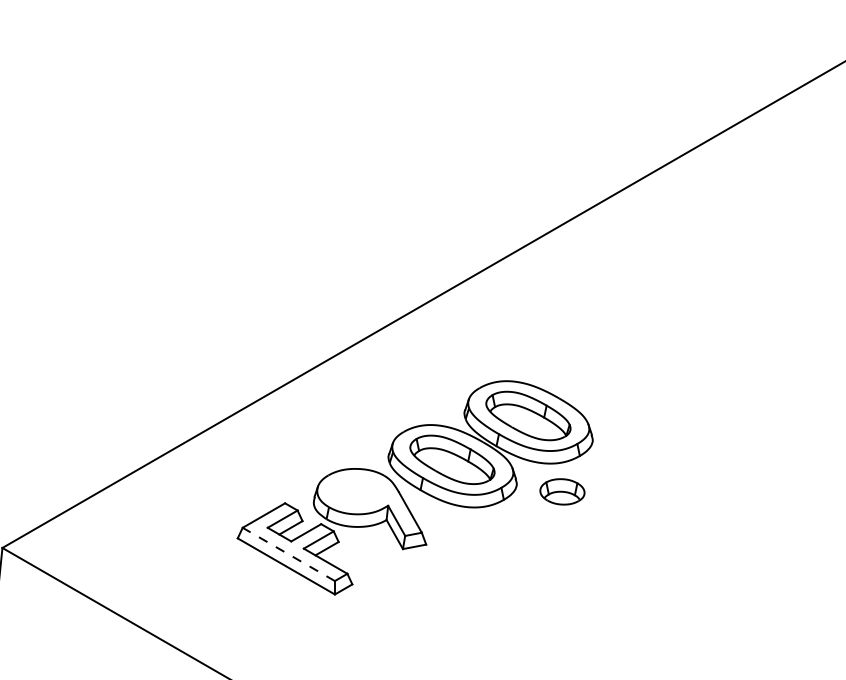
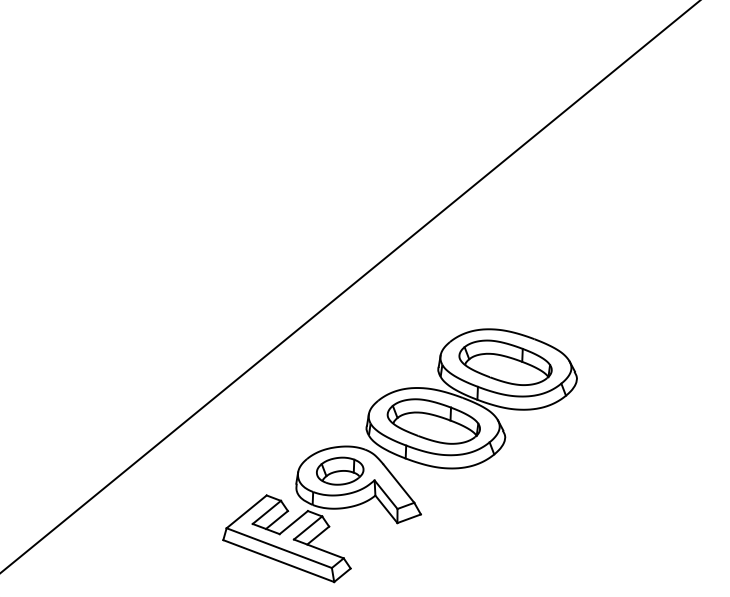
part: (562, 491) -> (340, 470), moved
line: (288, 554) -> (278, 548), dashed -> solid

